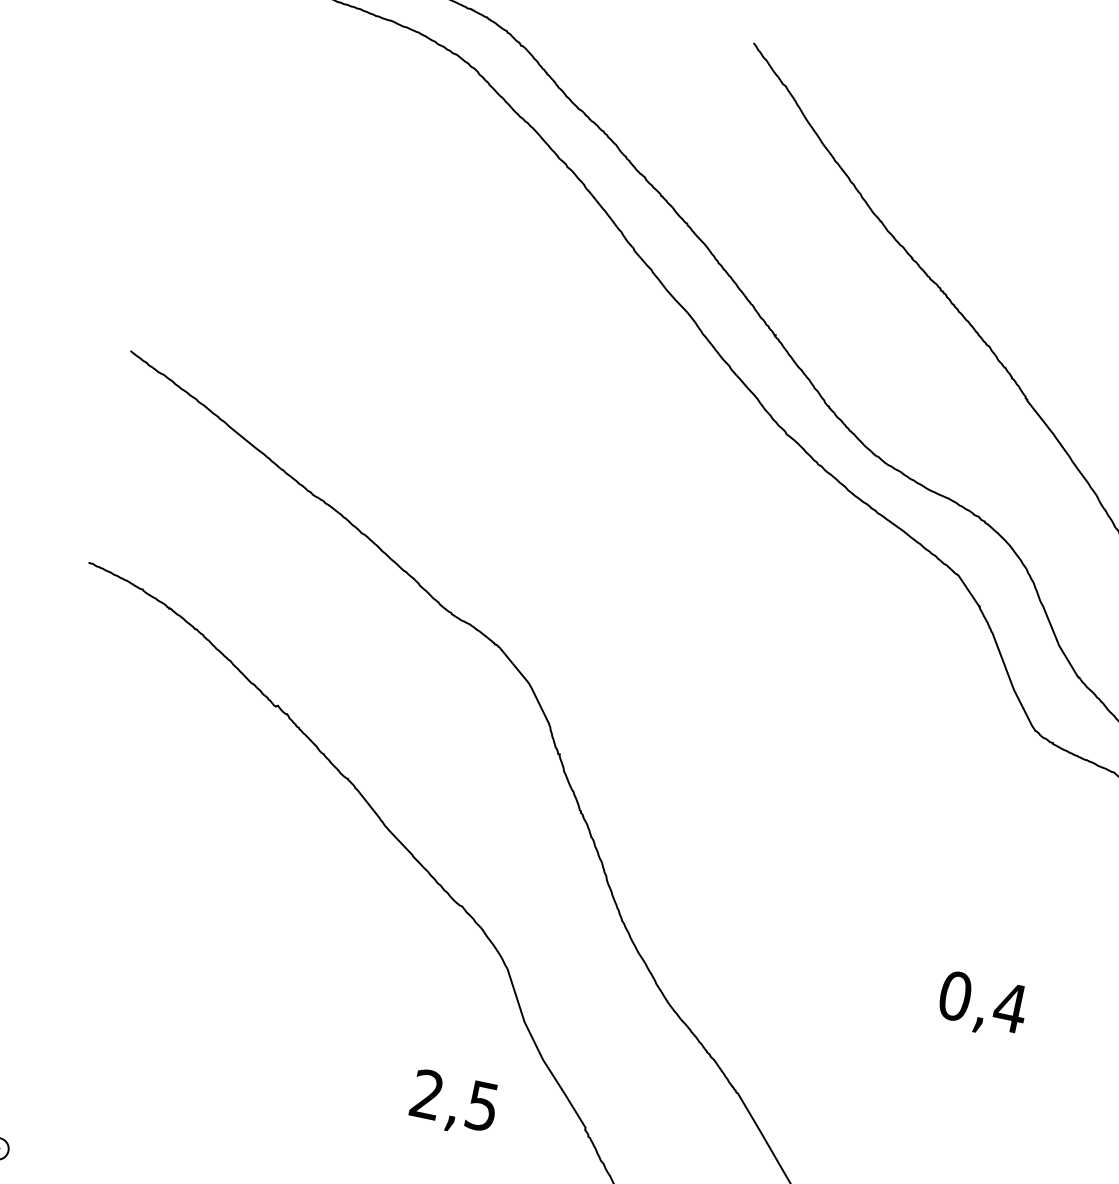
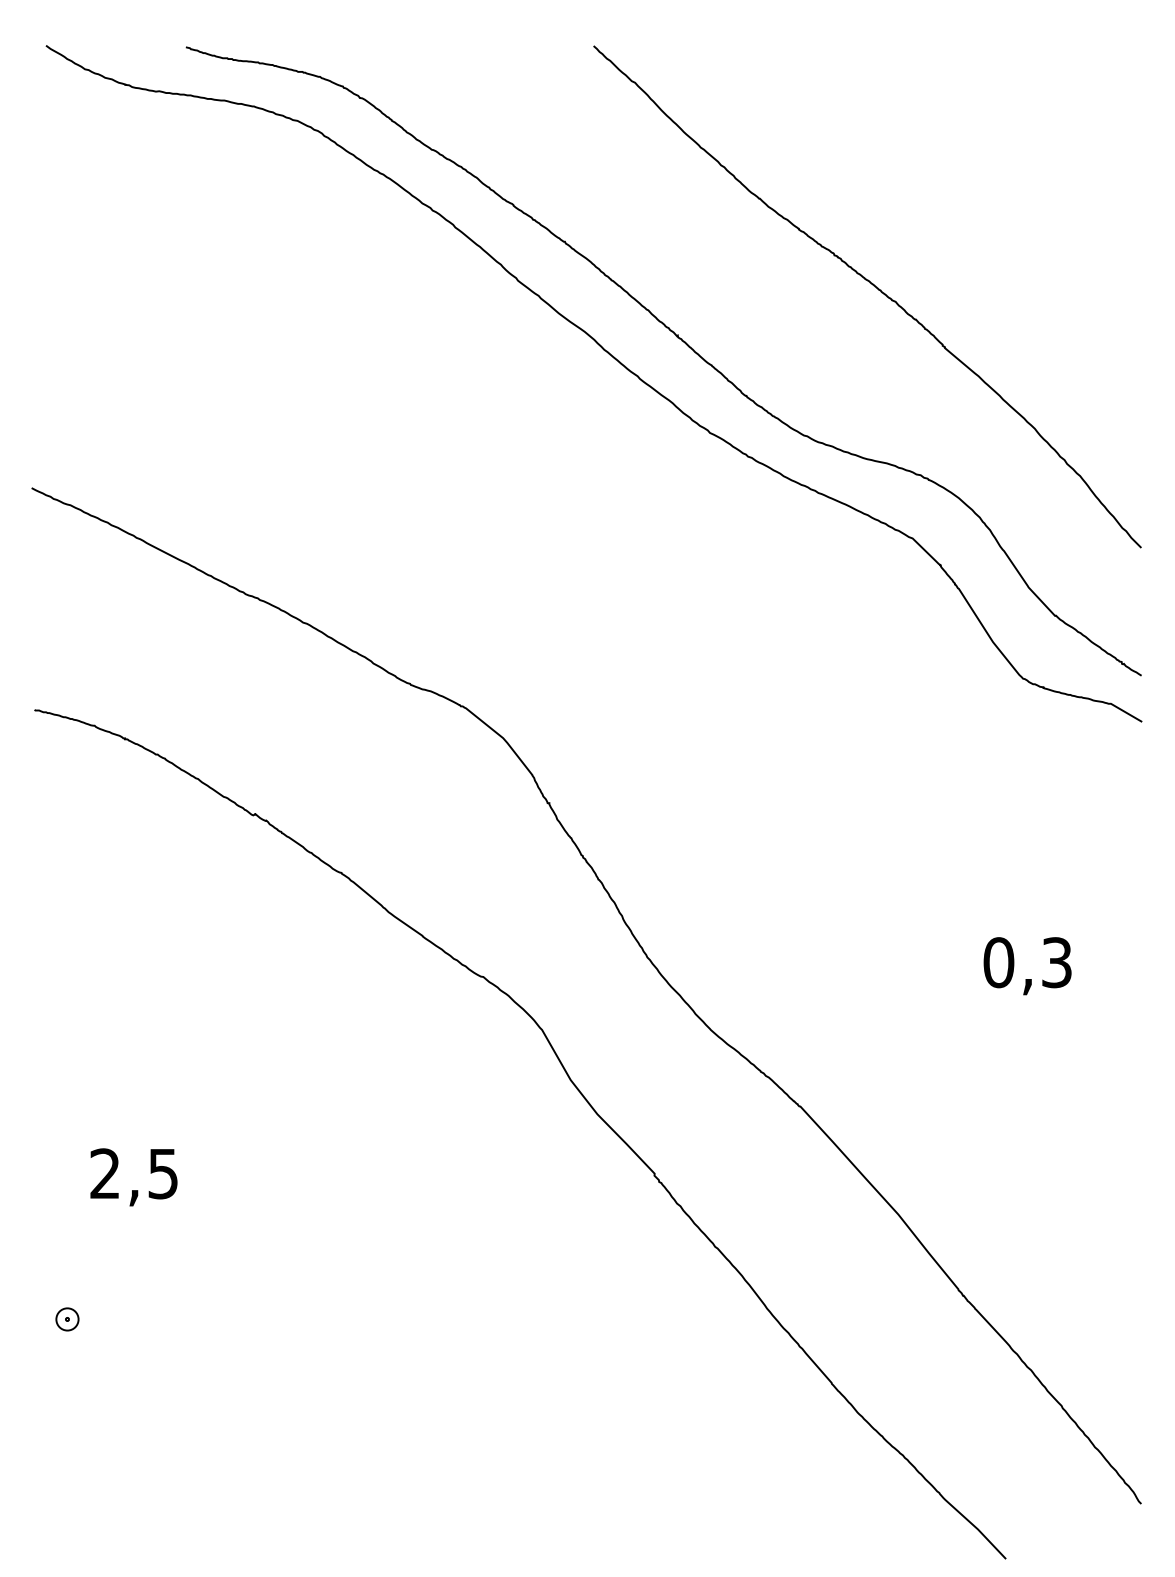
text: (1010, 1007) -> (1056, 962), 0,4 -> 0,3
text: (453, 1103) -> (133, 1177), moved

